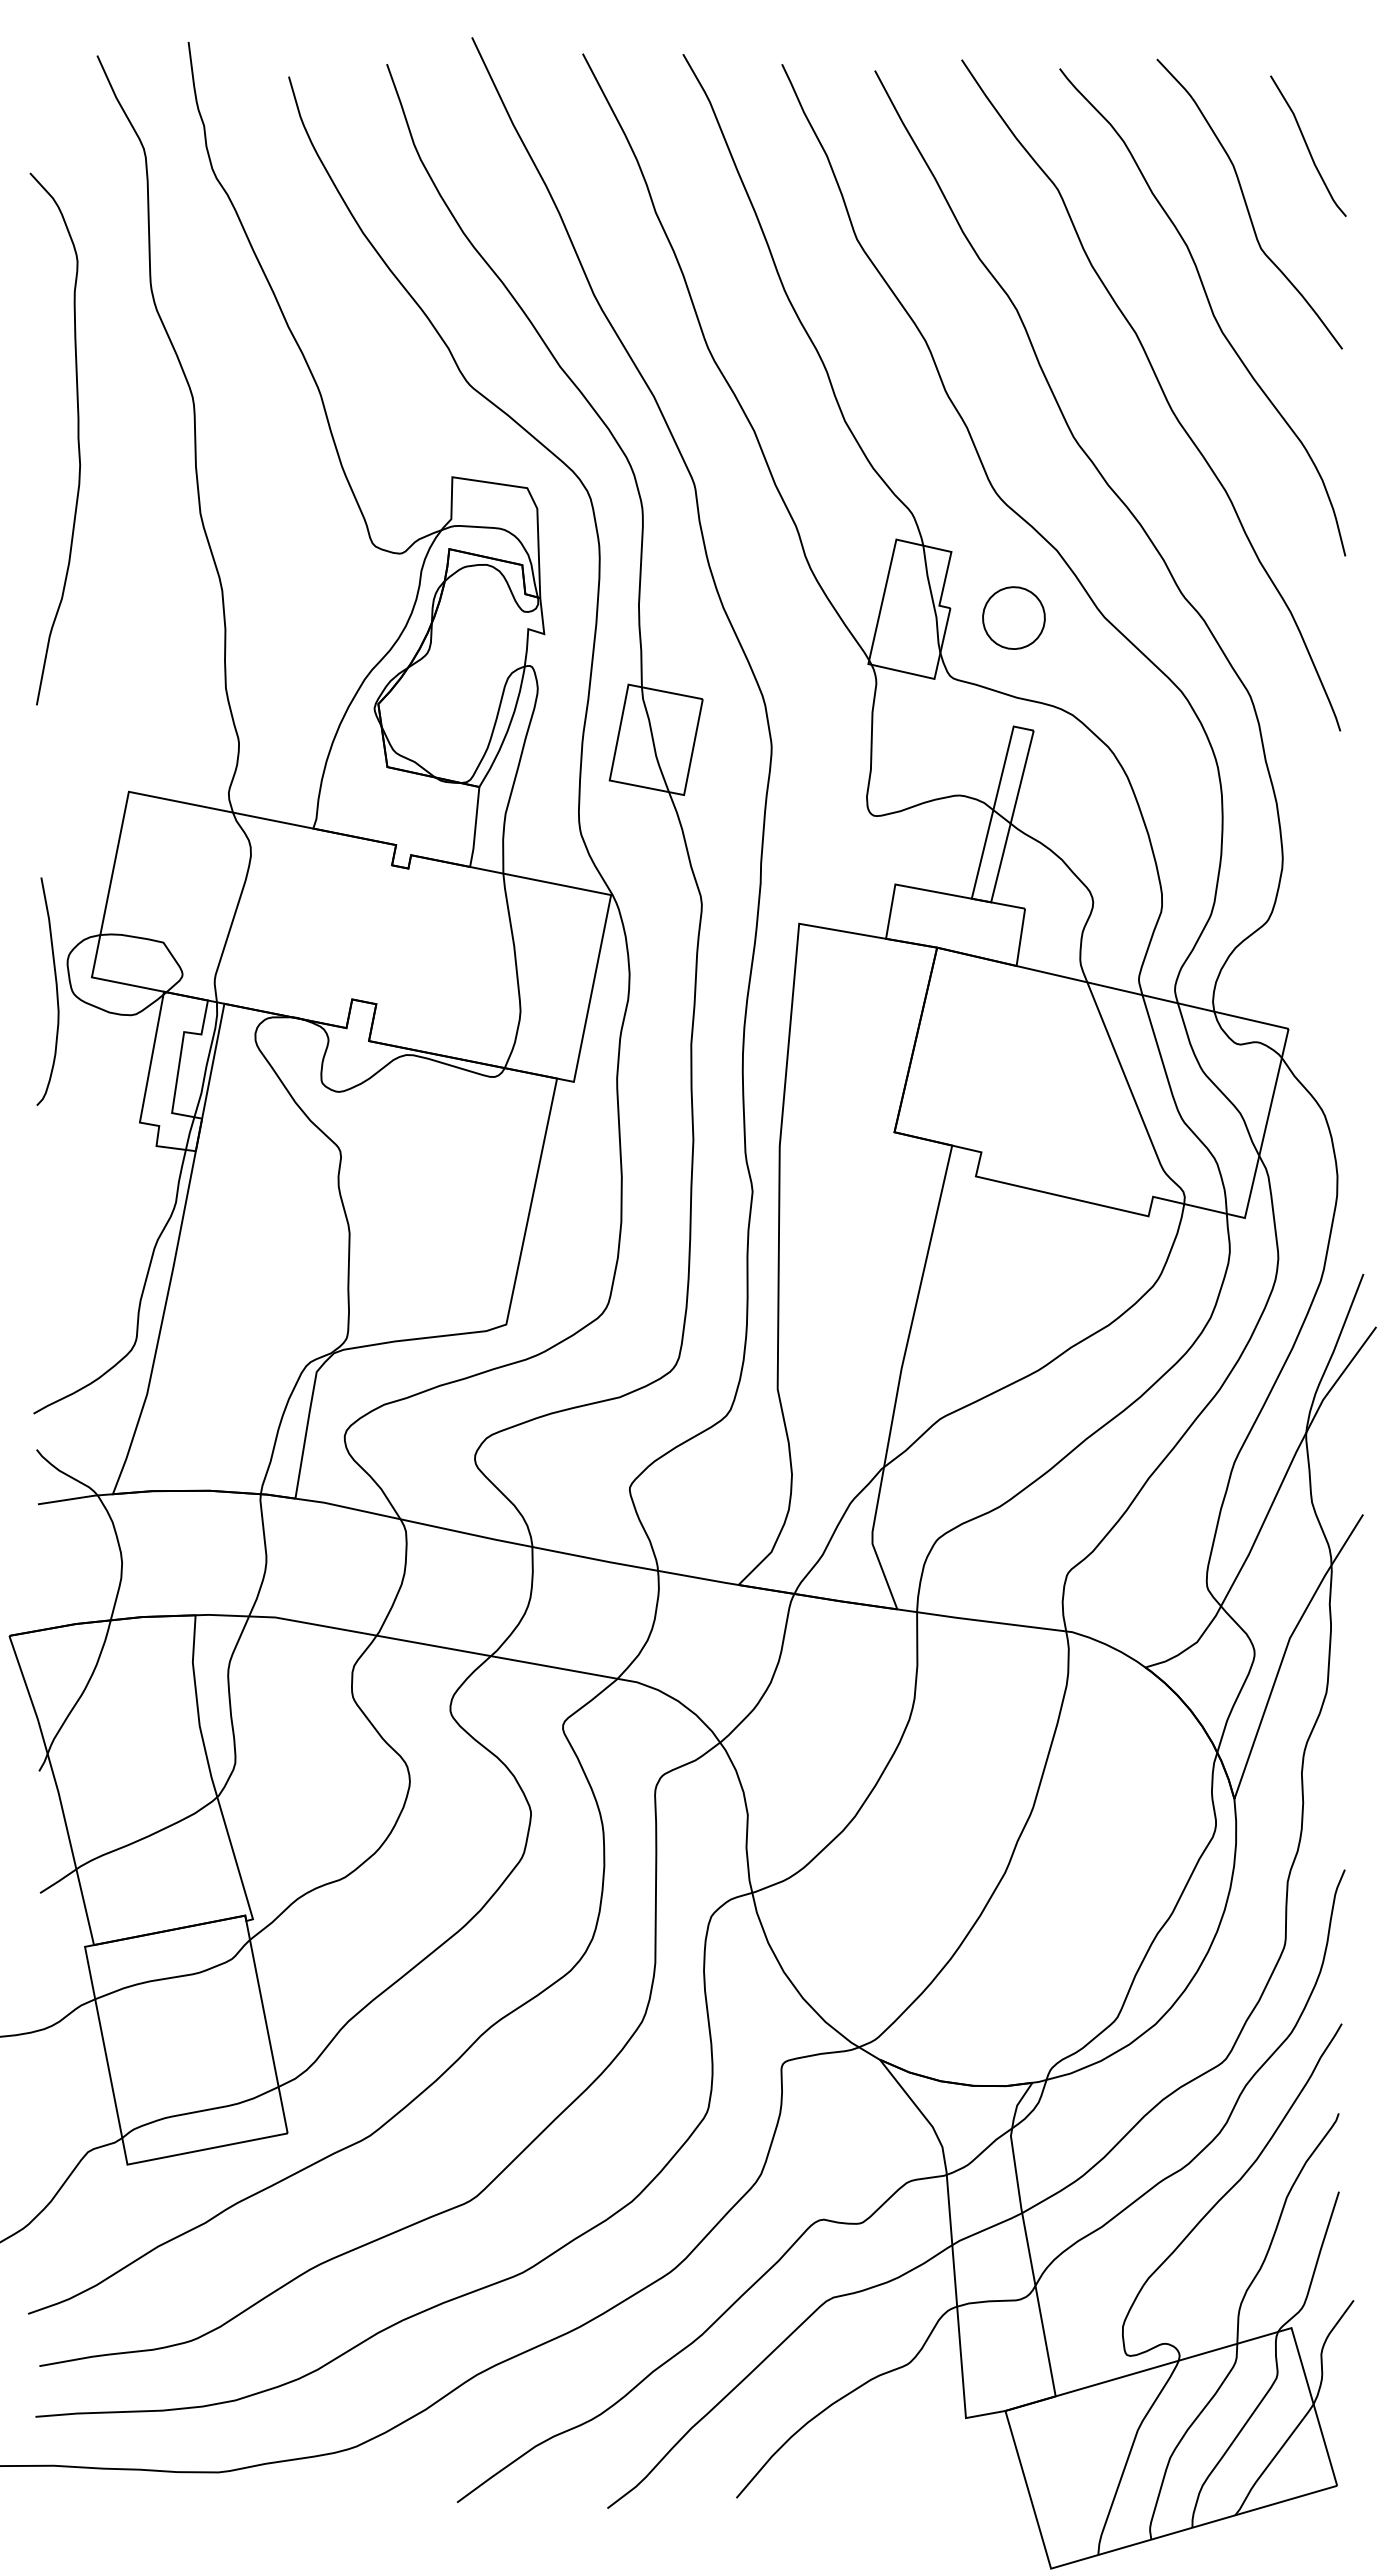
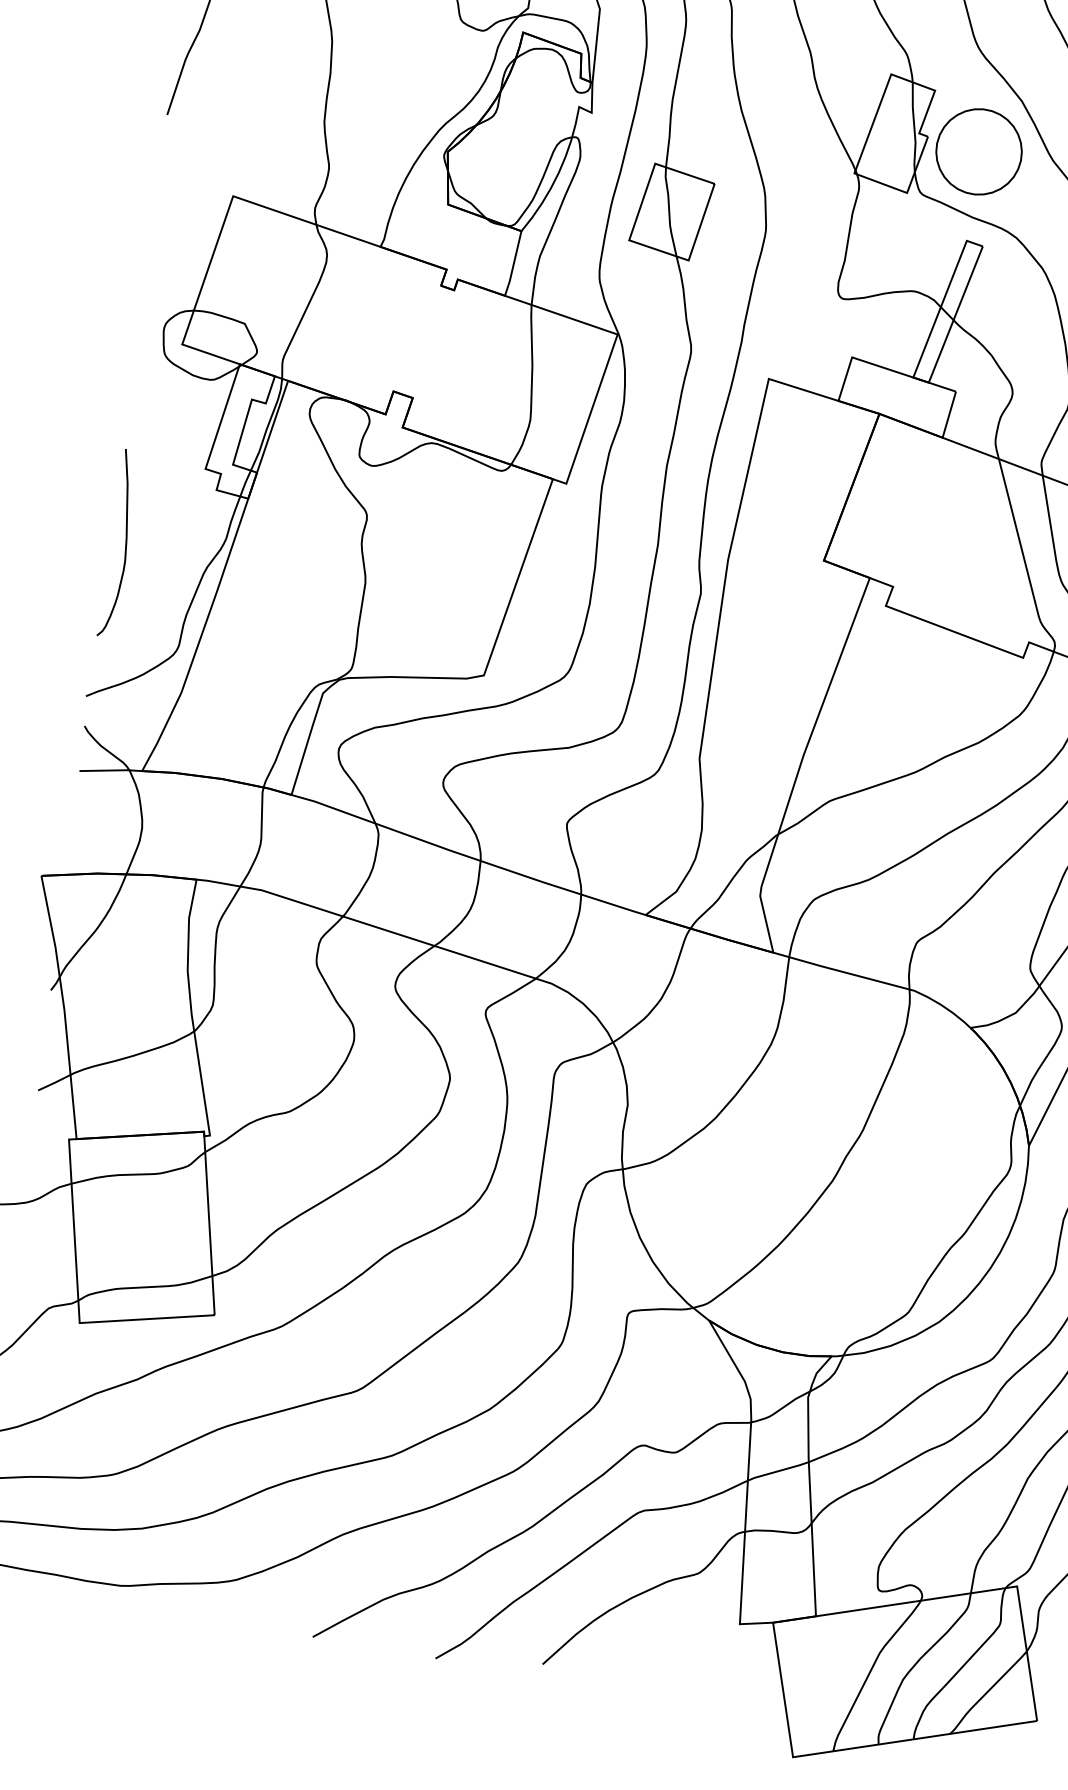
part: (1013, 617) -> (978, 151), size x1.67
curve: (56, 991) -> (125, 544), moved

